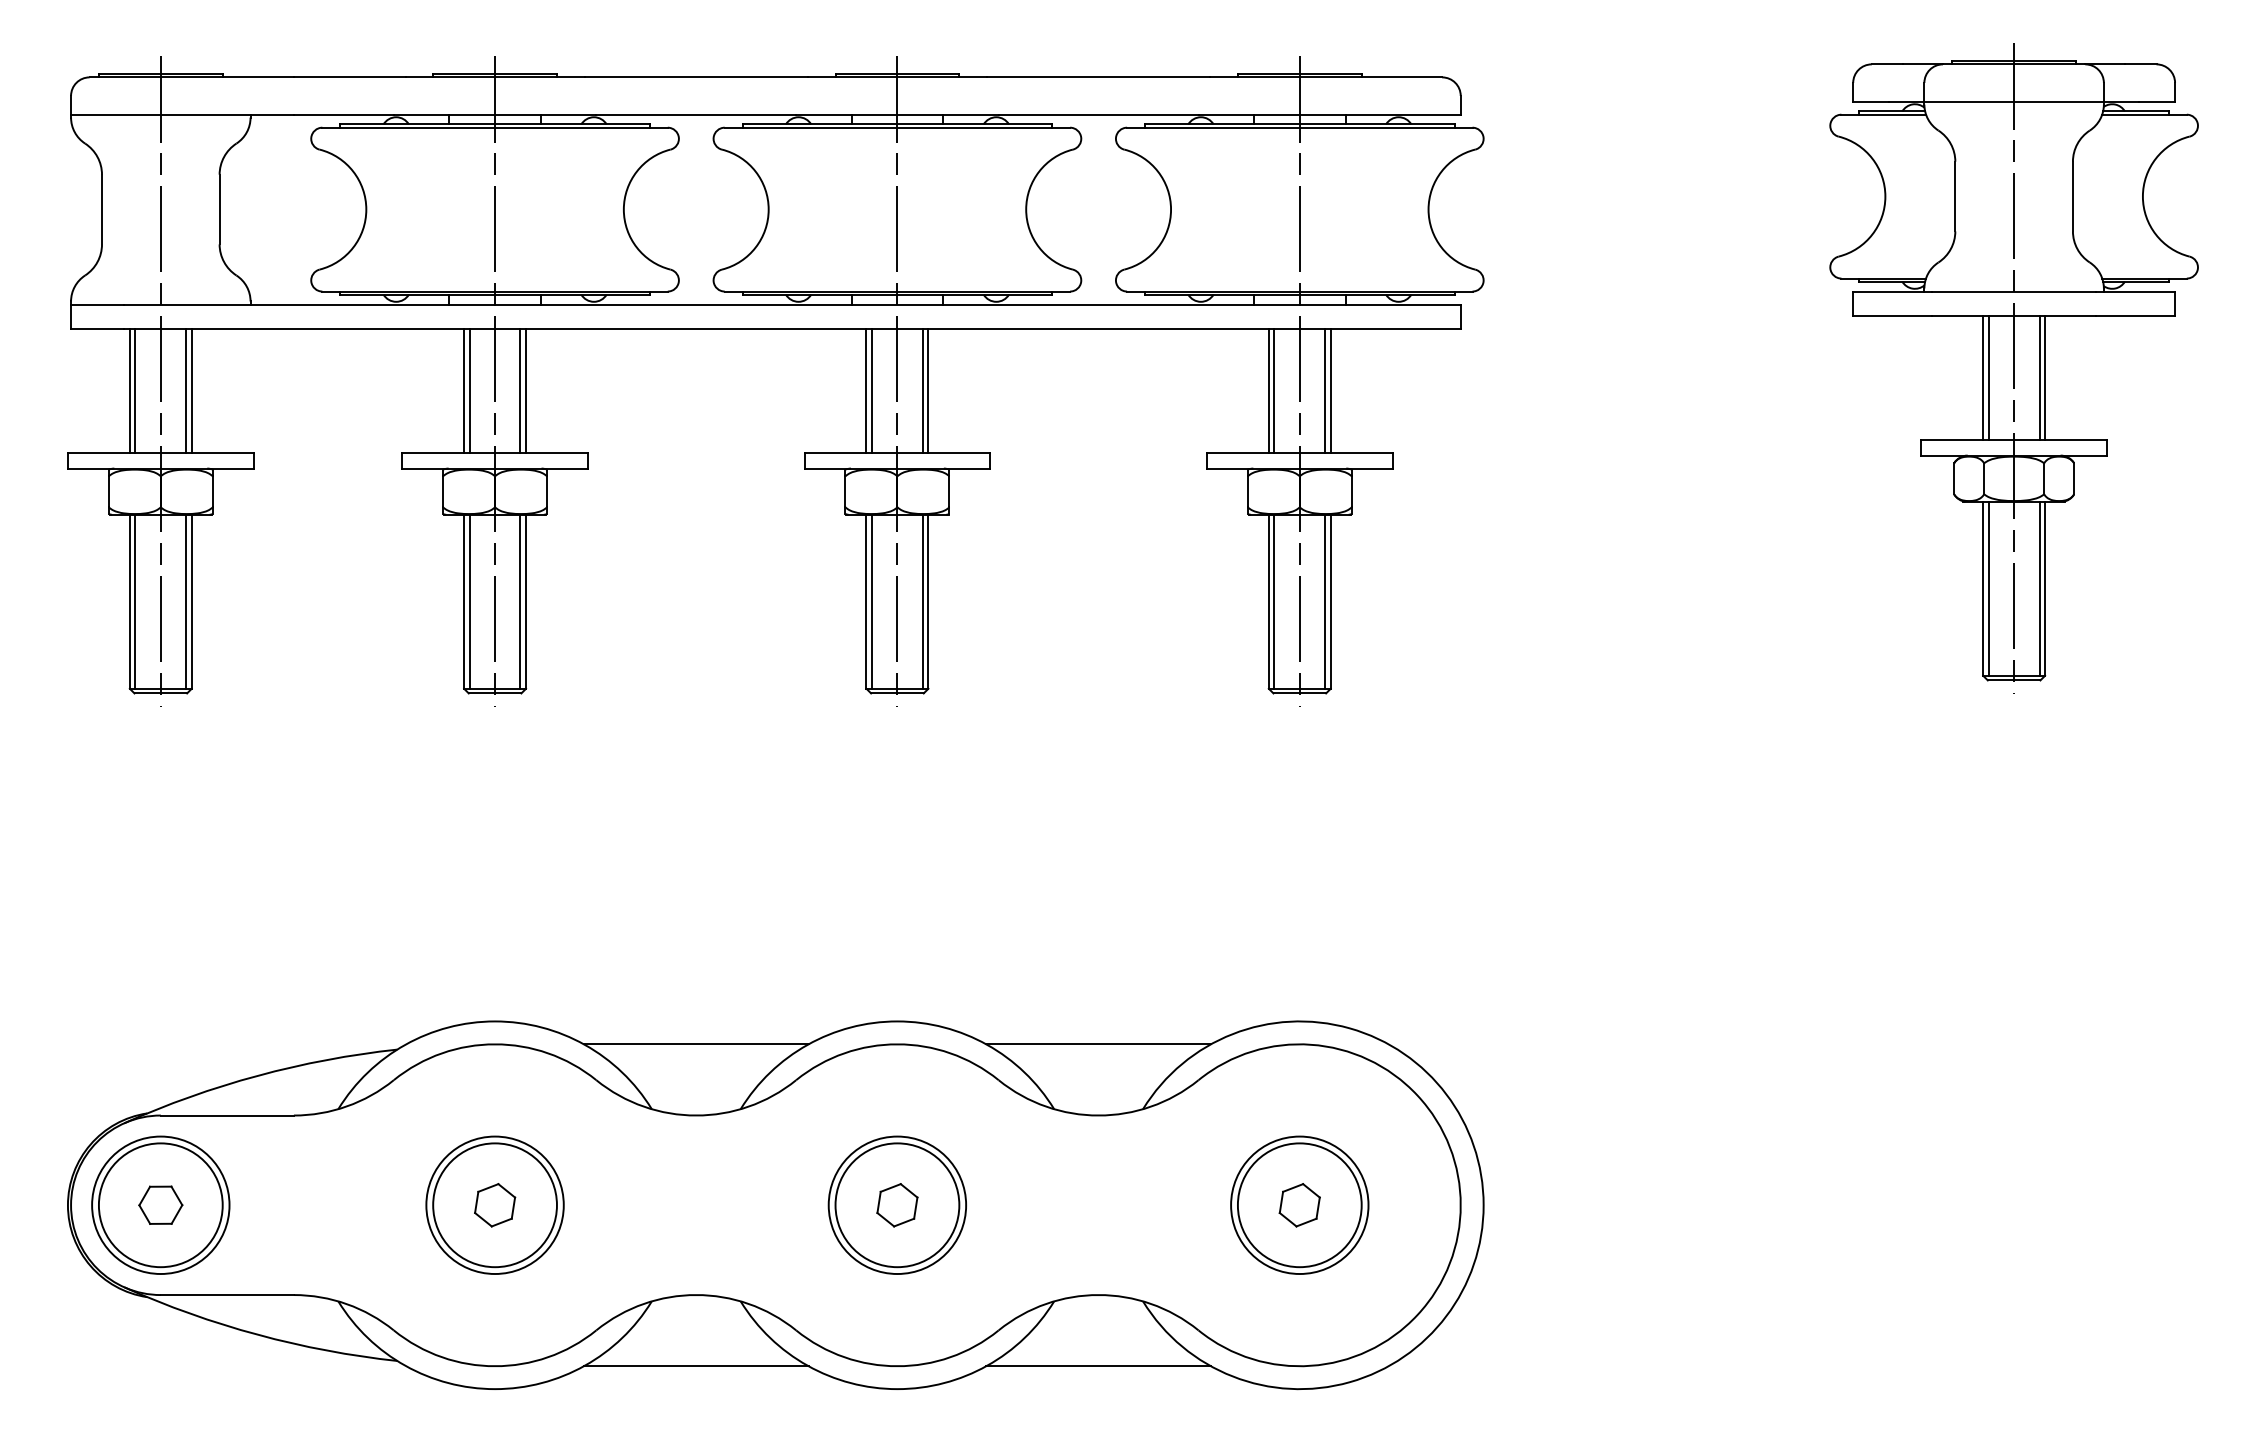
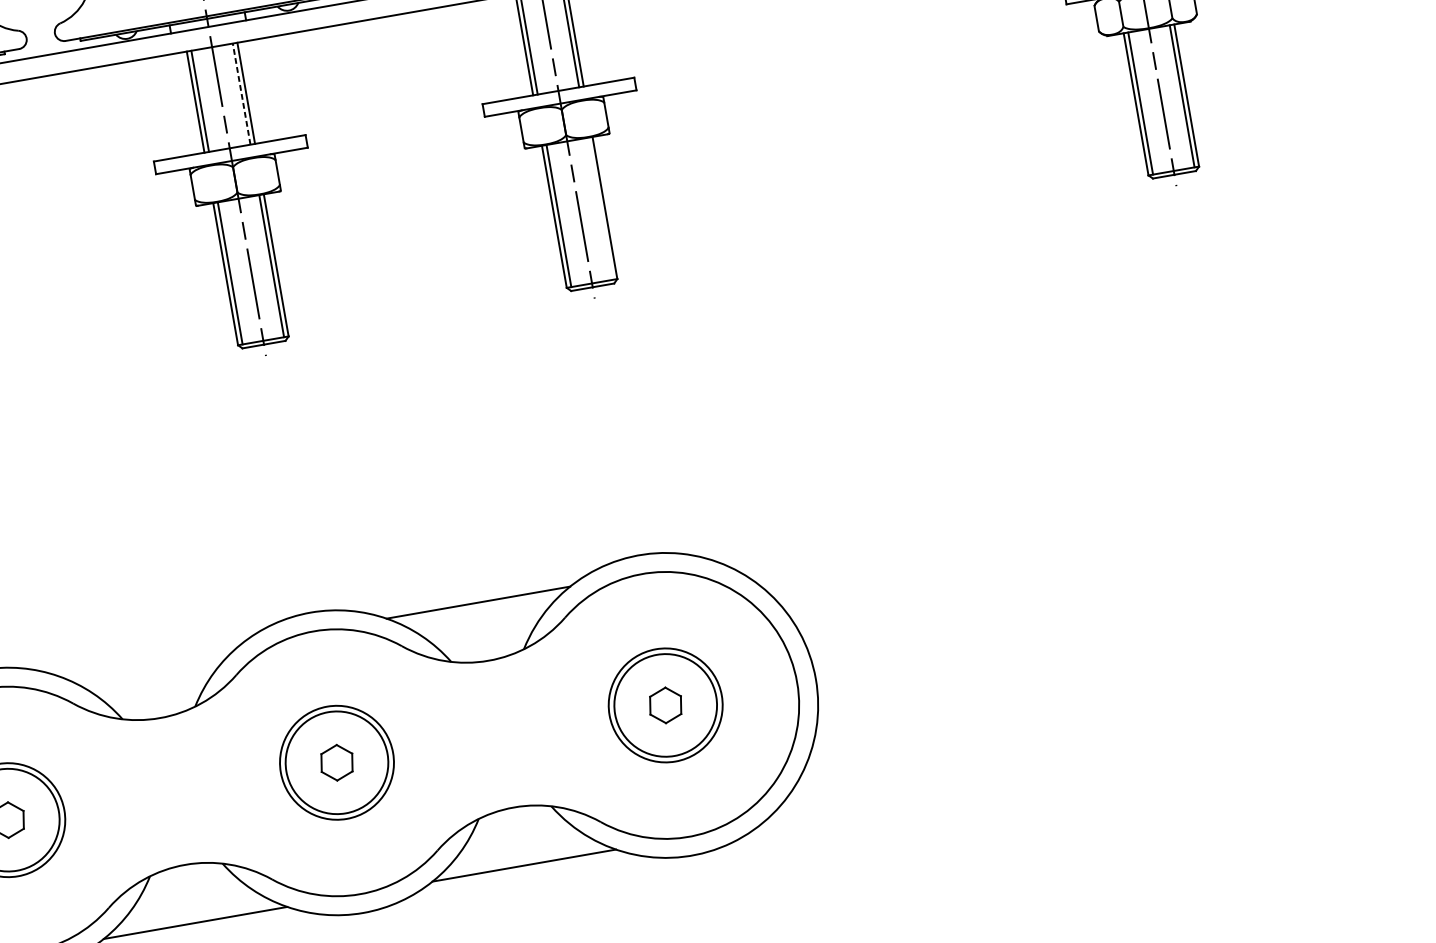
line: (922, 391) -> (241, 94), solid -> dashed
line: (1325, 601) -> (600, 208), removed
line: (695, 1044) -> (149, 660), removed

